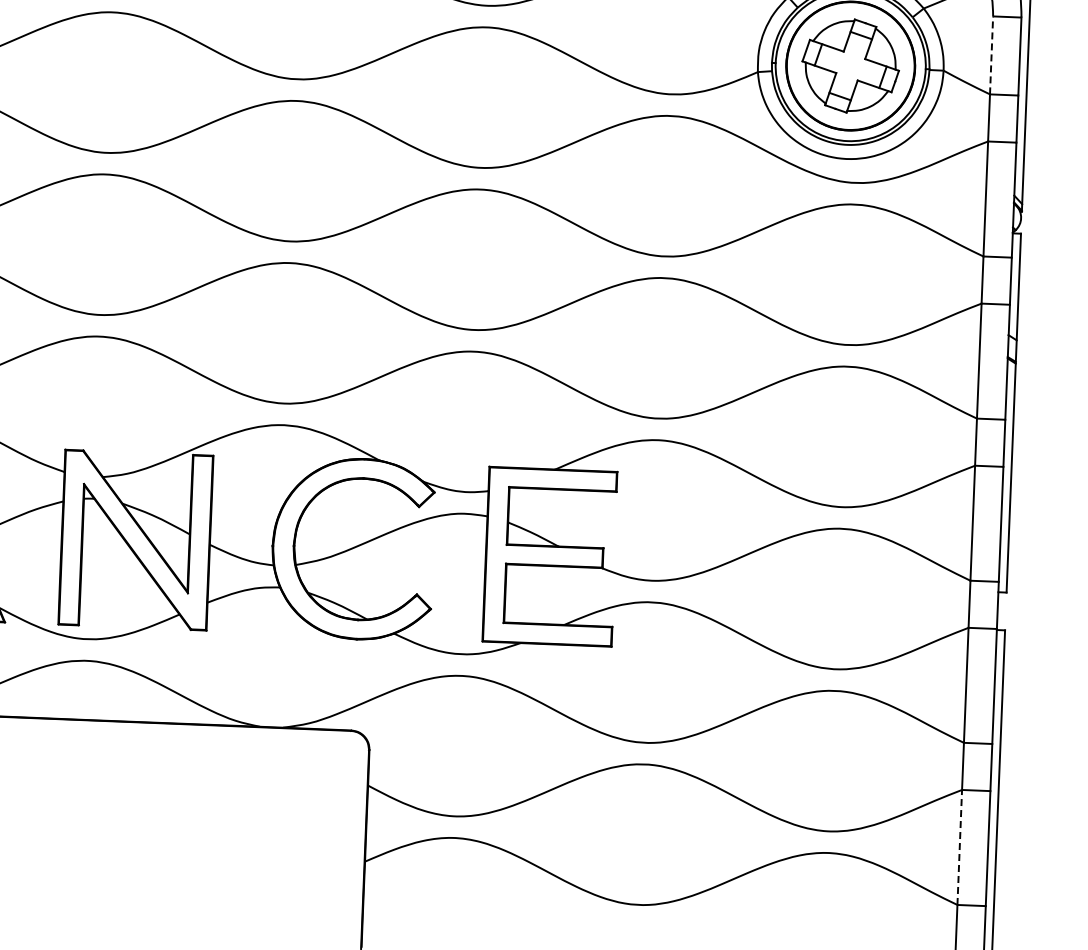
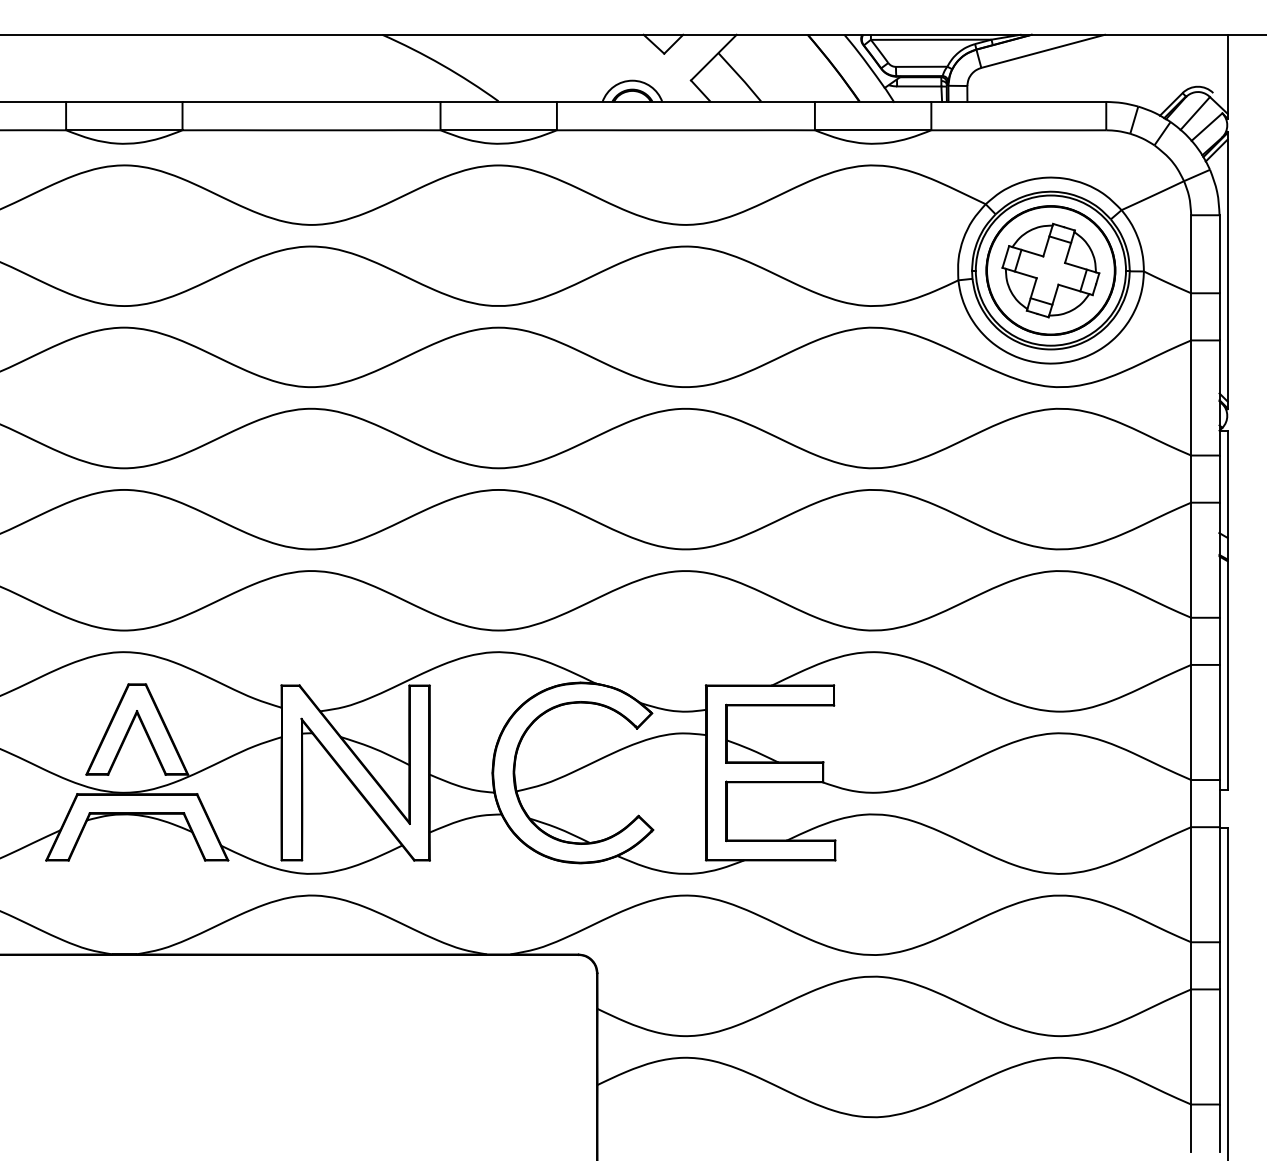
line: (991, 54) -> (1191, 253), dashed -> solid
line: (960, 847) -> (1191, 1046), dashed -> solid

